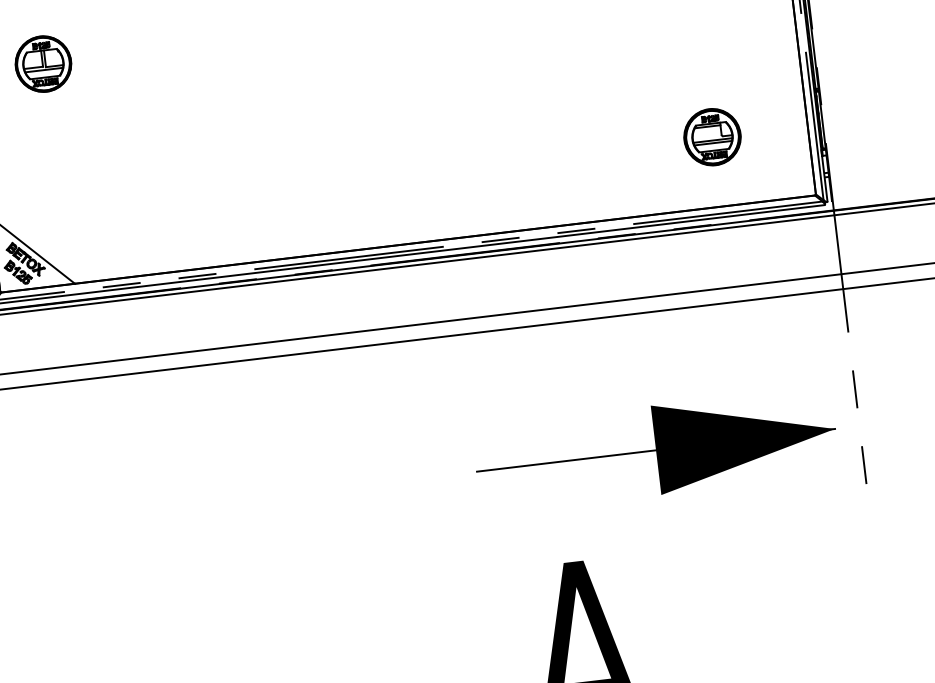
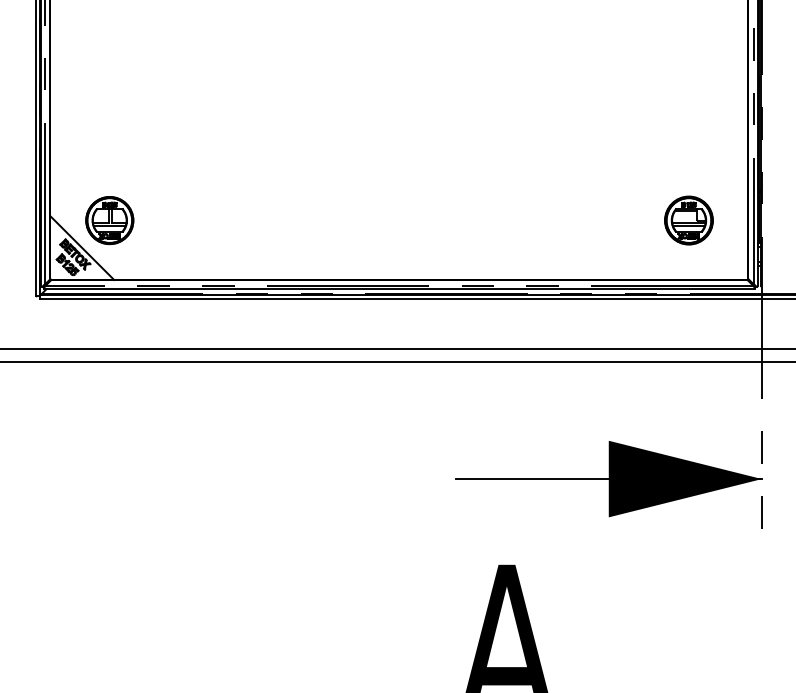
part: (43, 64) -> (109, 220), moved
part: (711, 137) -> (688, 220), moved
part: (655, 450) -> (608, 479), moved

